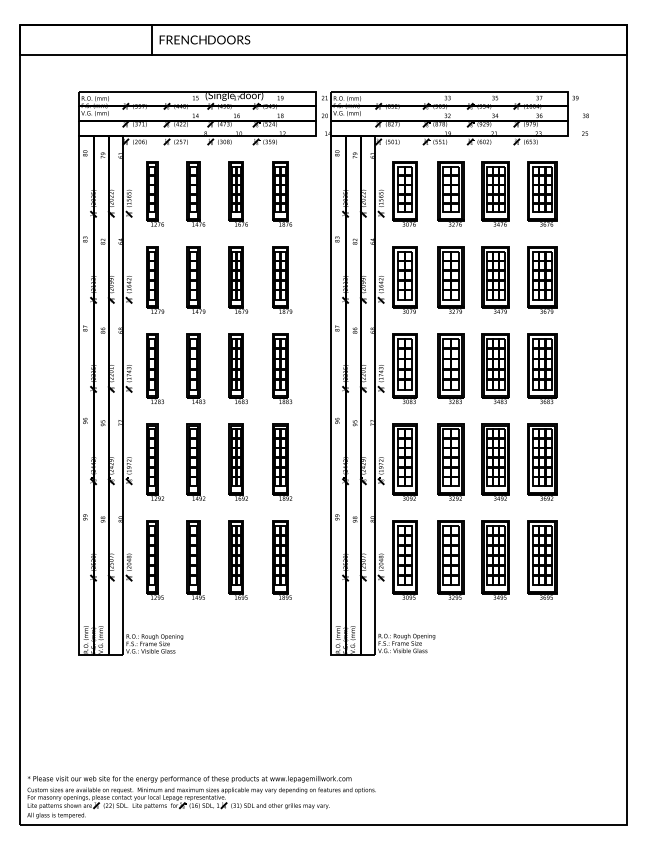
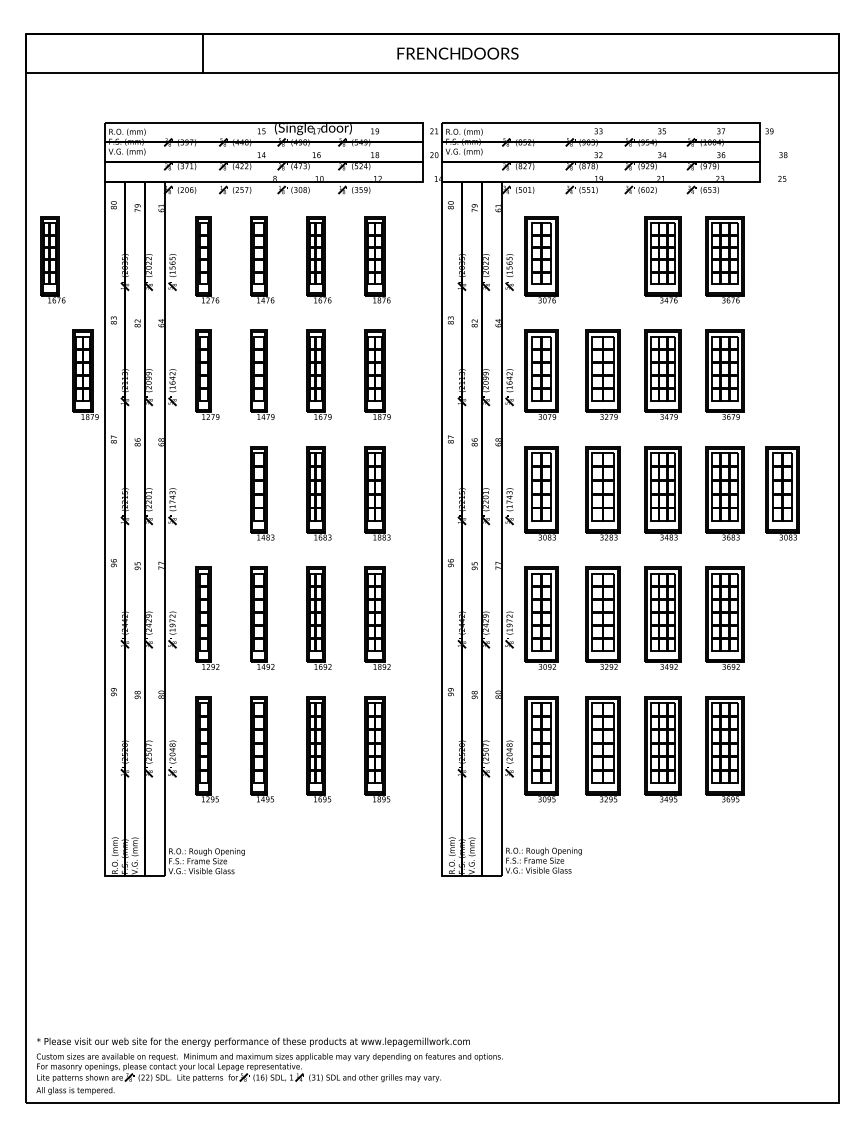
text: (204, 39) -> (457, 53), moved
part: (39, 193) -> (52, 259), added
part: (450, 193) -> (602, 259), removed
part: (64, 279) -> (85, 374), added
part: (155, 368) -> (207, 493), removed
part: (585, 368) -> (782, 493), added

